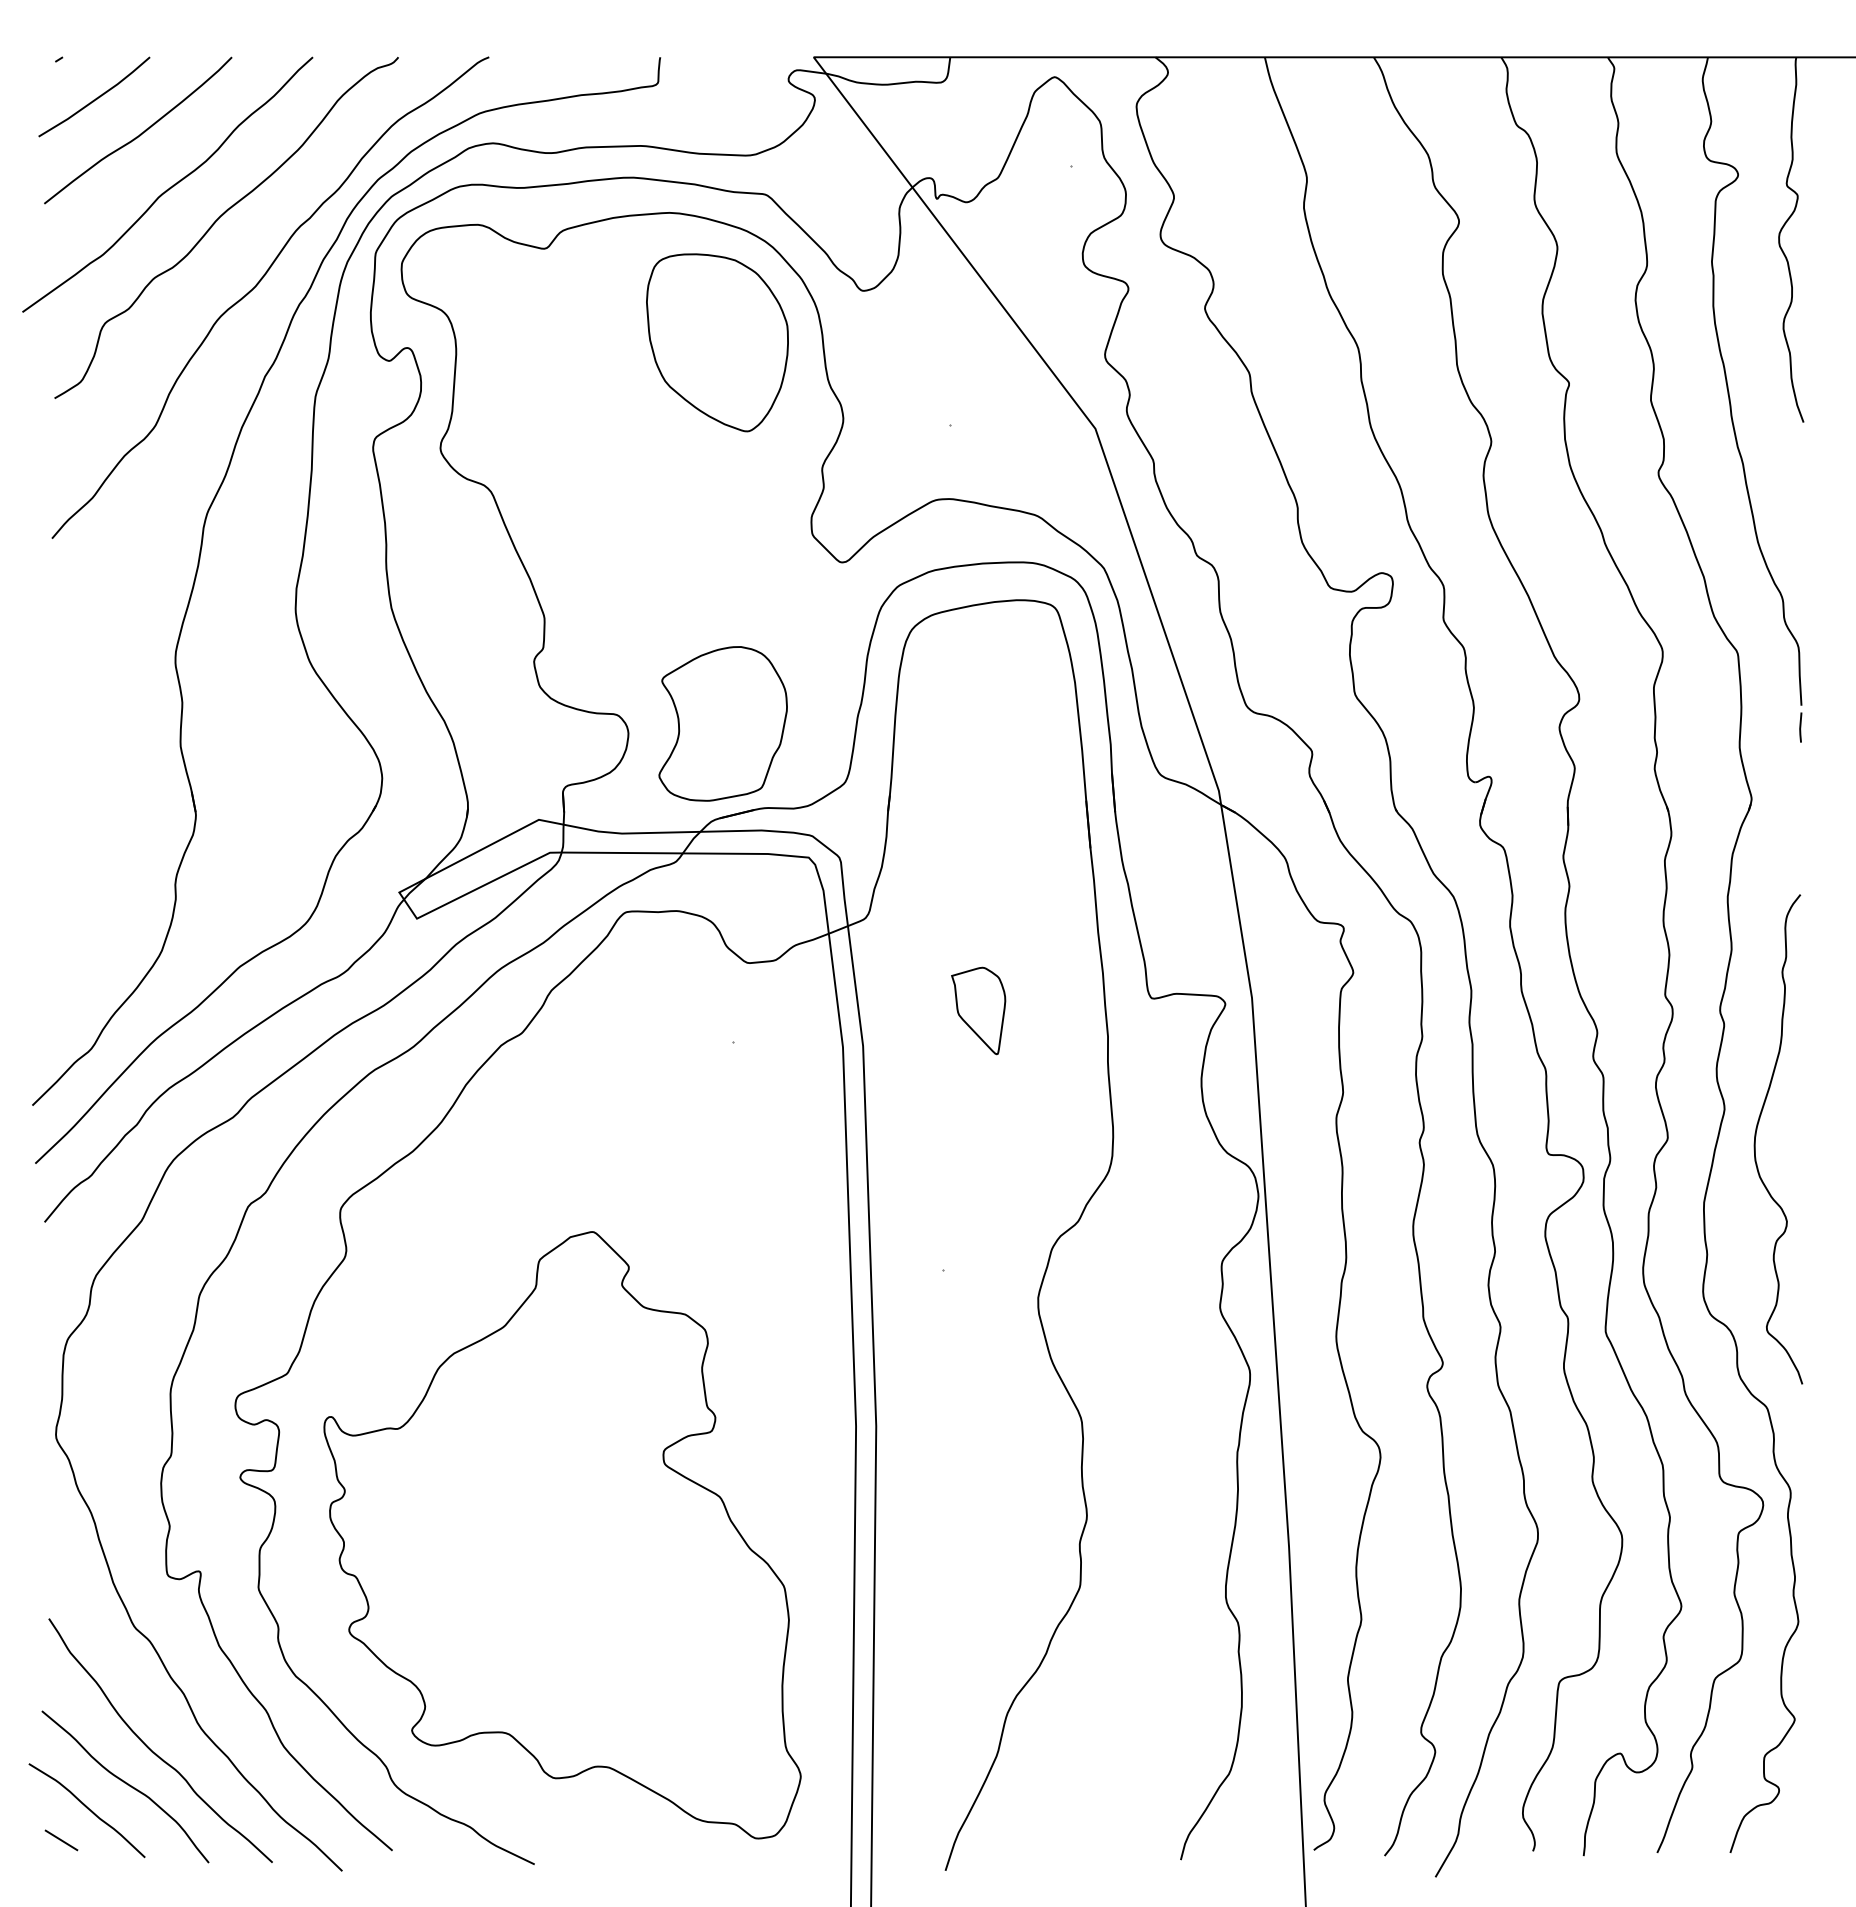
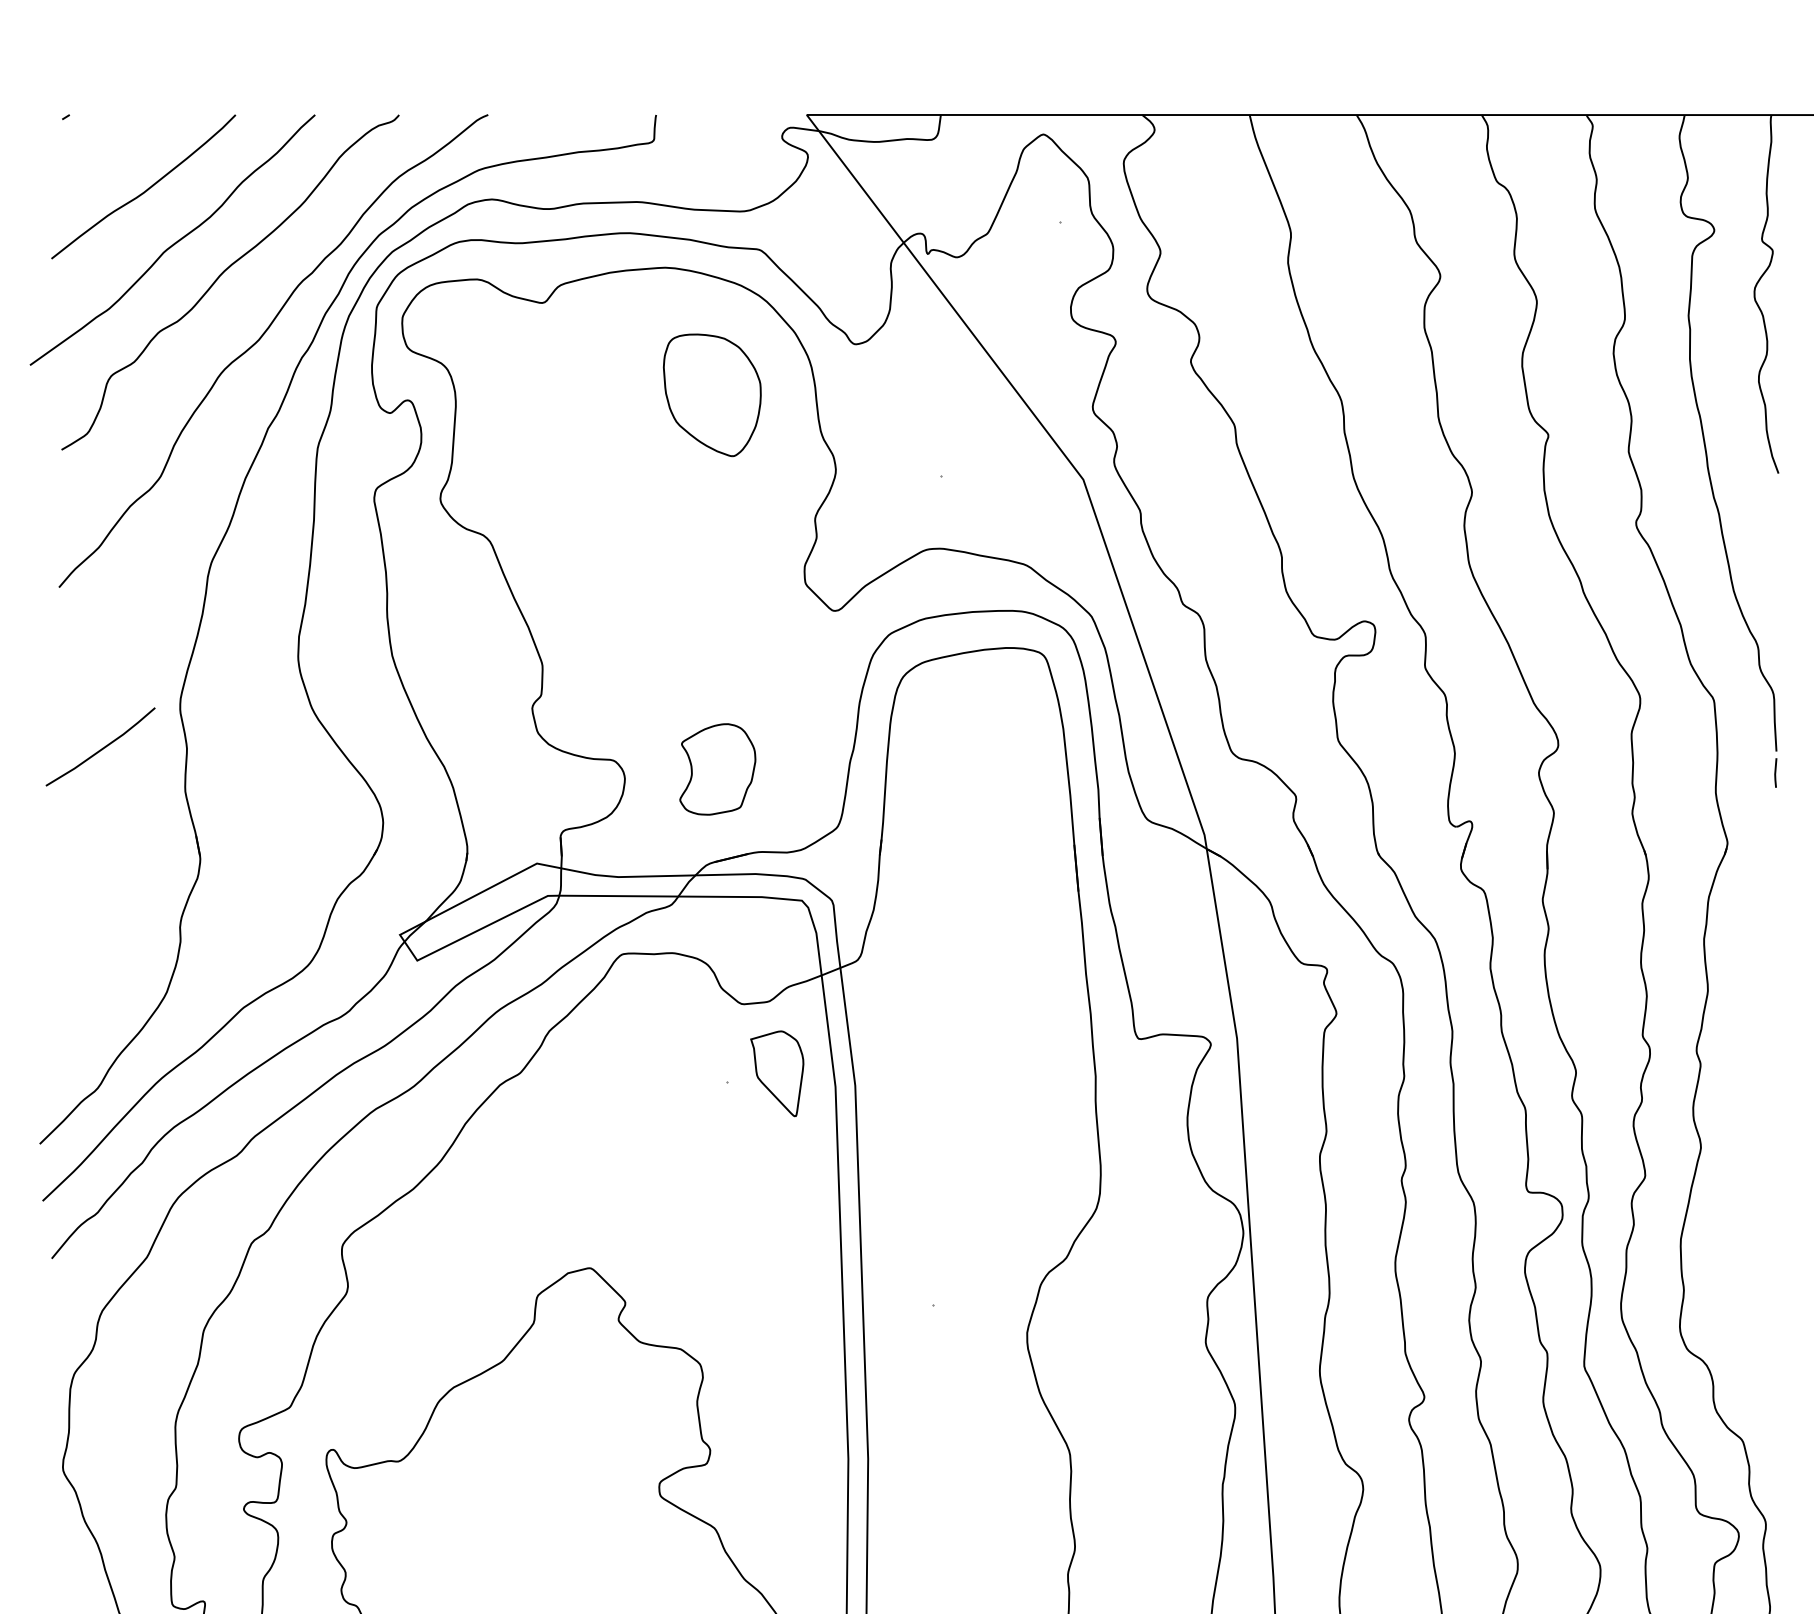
line: (96, 97) -> (102, 747), moved
part: (717, 342) -> (712, 394), size x0.7
part: (722, 723) -> (717, 769), size x0.6
part: (978, 1010) -> (777, 1073), moved
curve: (1756, 1136) -> (1732, 1174), removed

